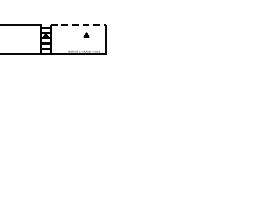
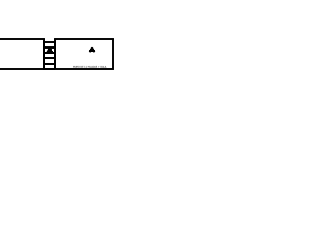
line: (78, 25) -> (83, 39), dashed -> solid

